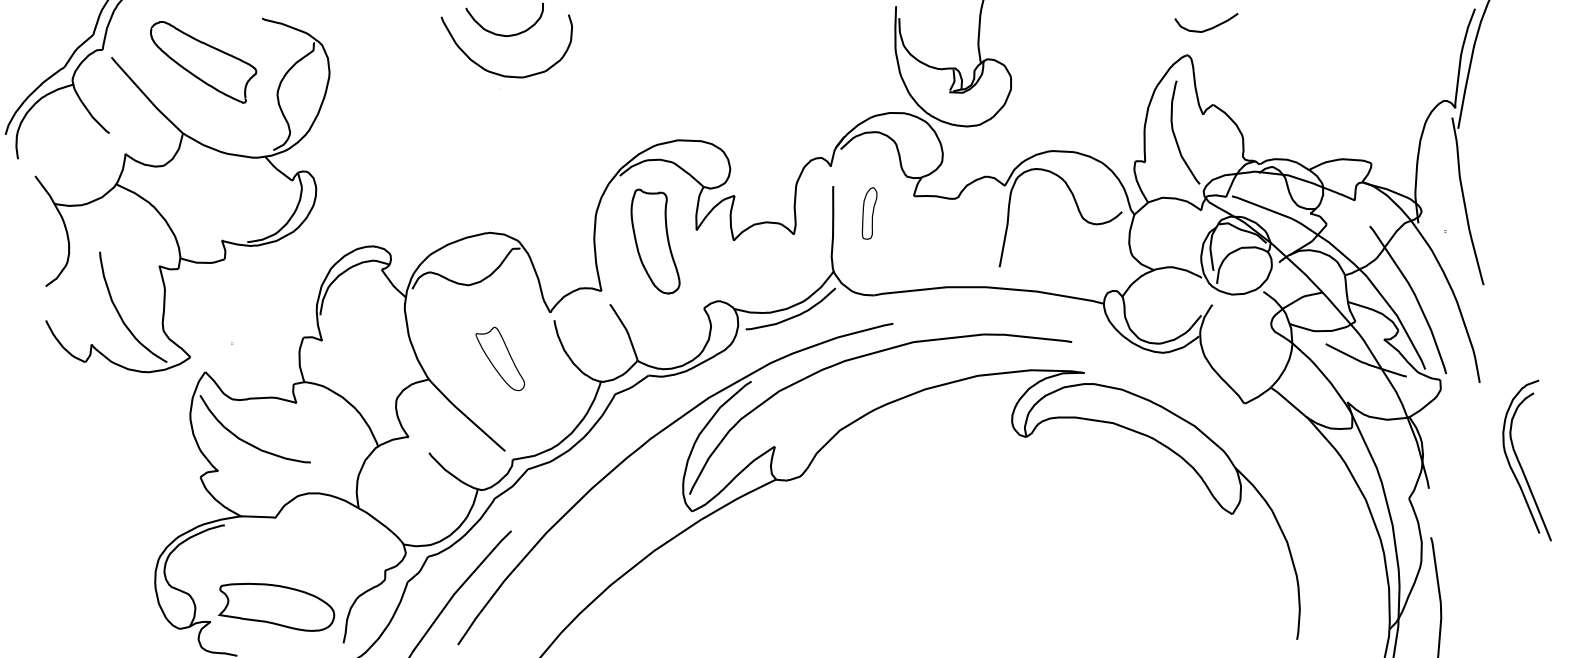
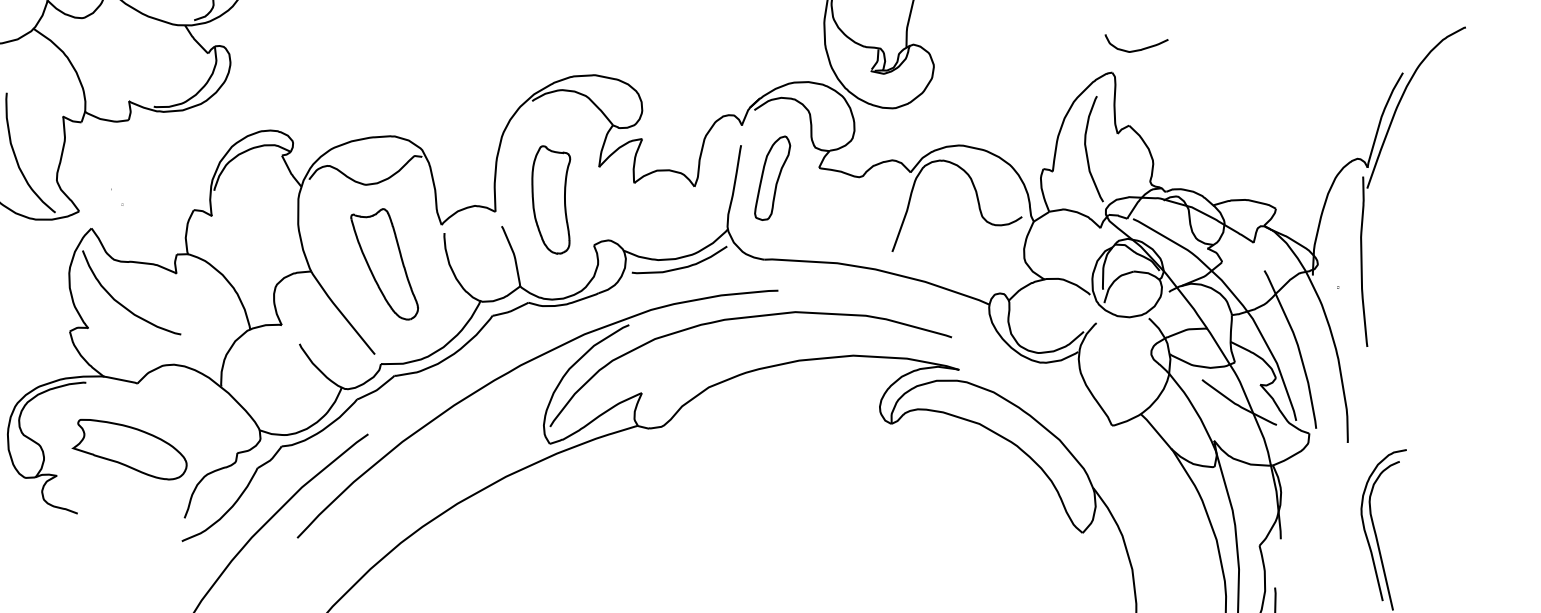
part: (869, 213) -> (772, 178), size x1.67
part: (655, 241) -> (552, 200), moved
part: (500, 358) -> (385, 262), size x1.67
part: (276, 606) -> (130, 448), moved

